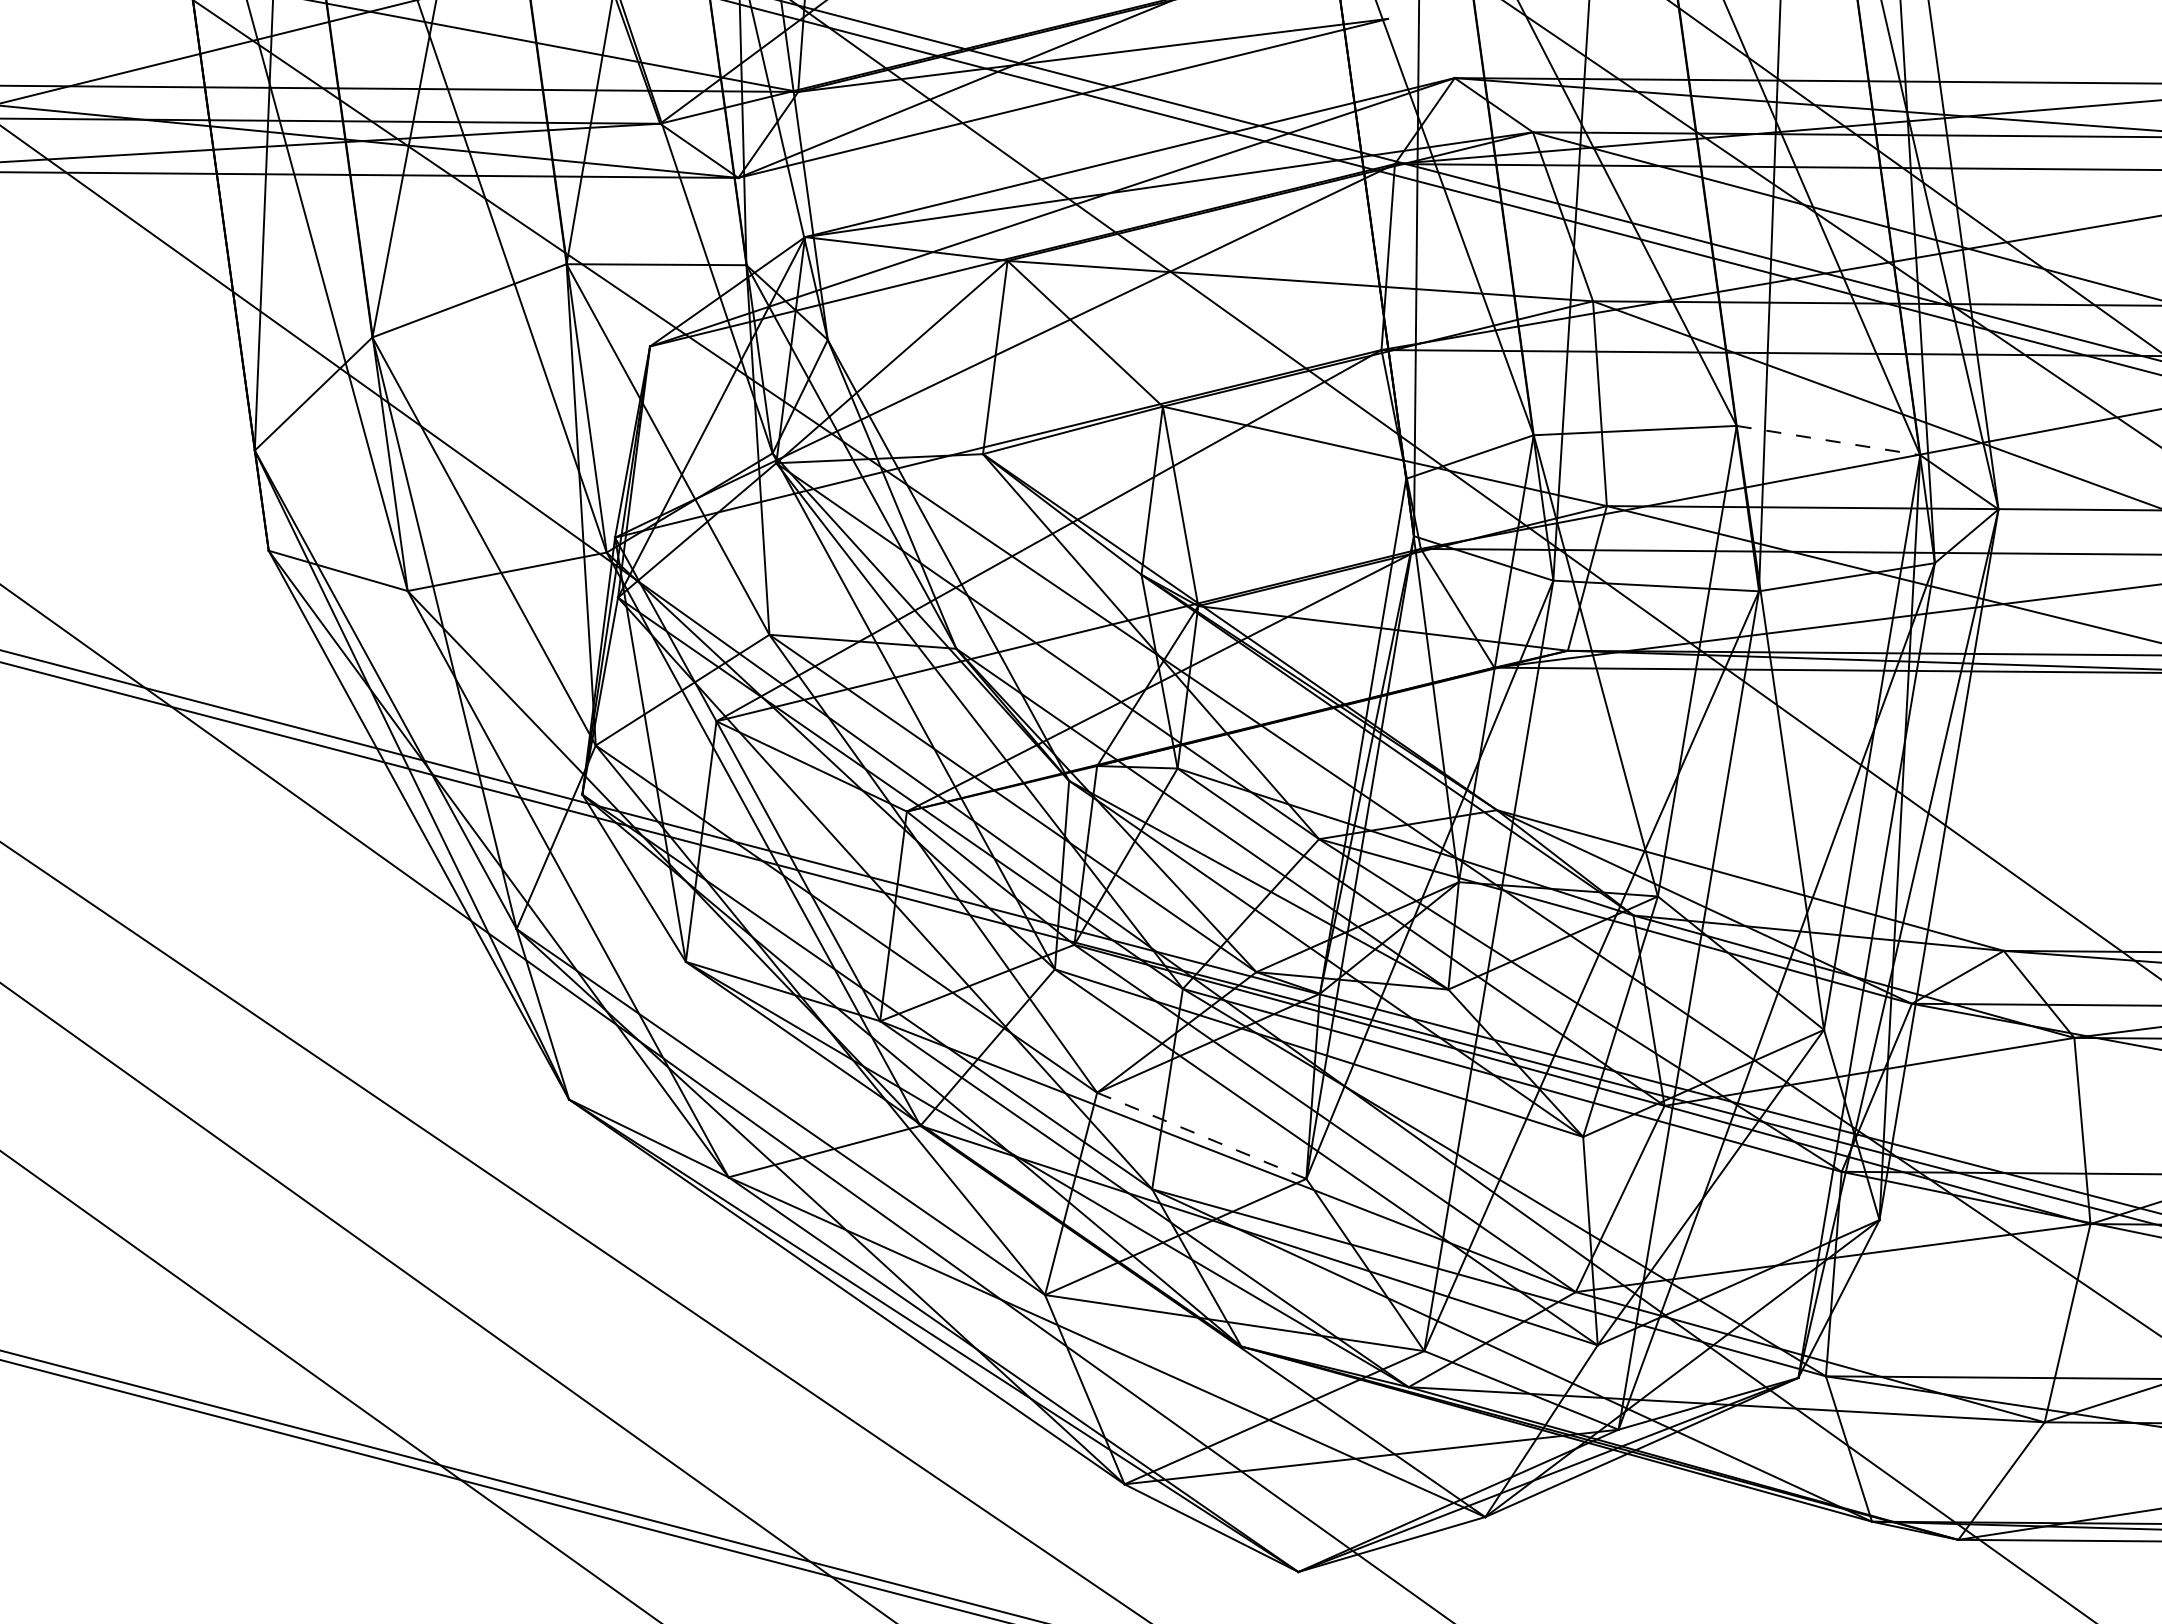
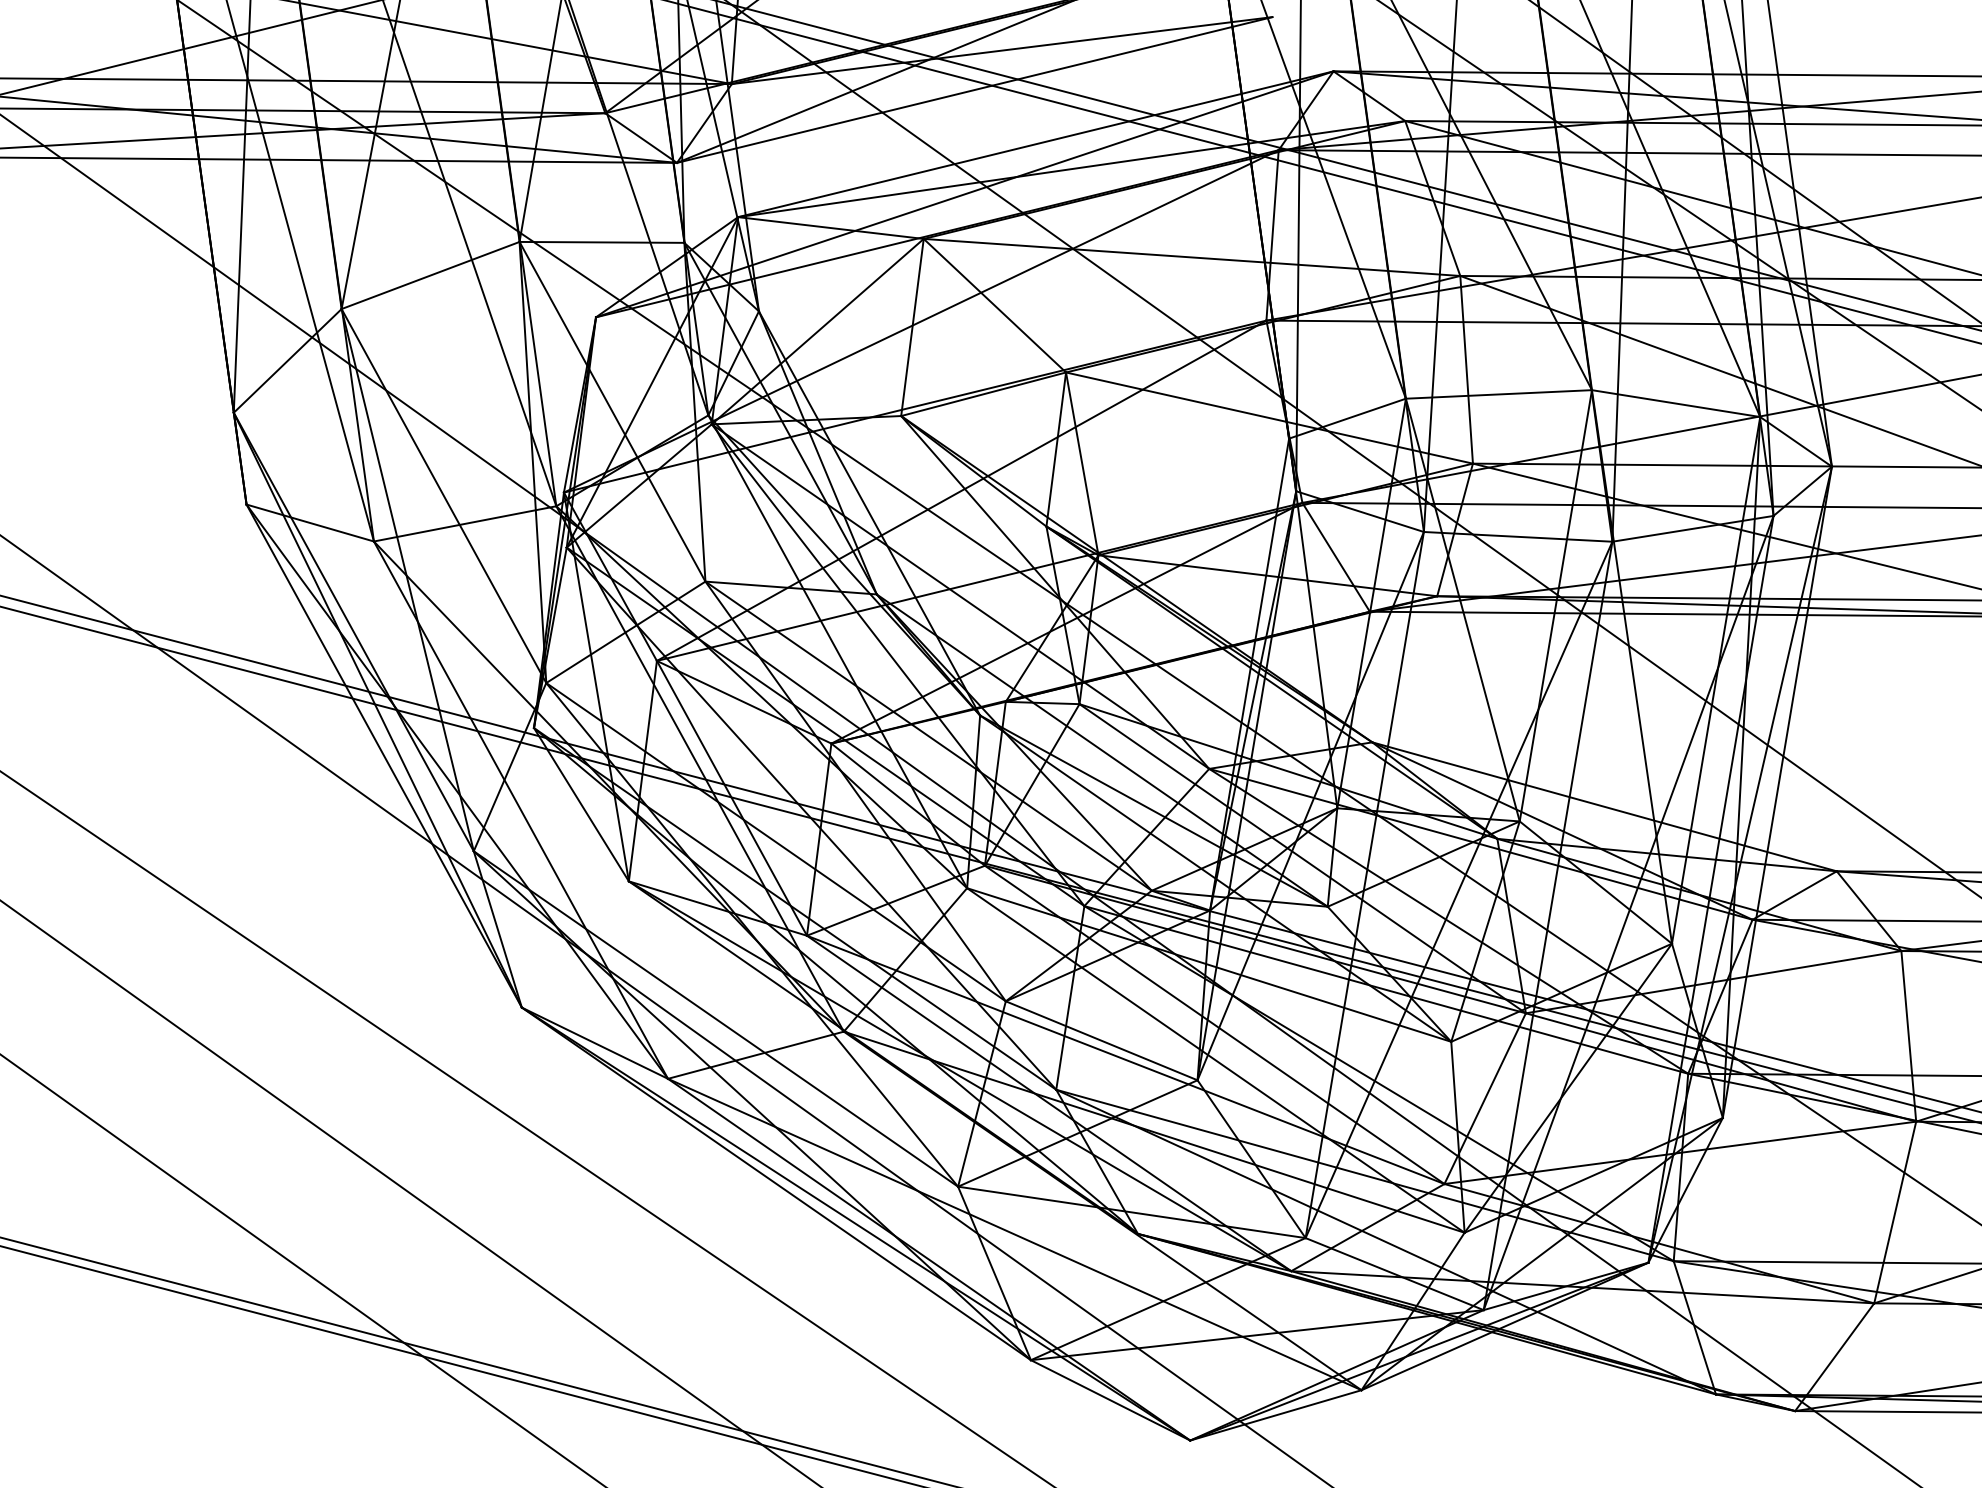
line: (1828, 440) -> (1676, 403), dashed -> solid
line: (1202, 1136) -> (1102, 1041), dashed -> solid

